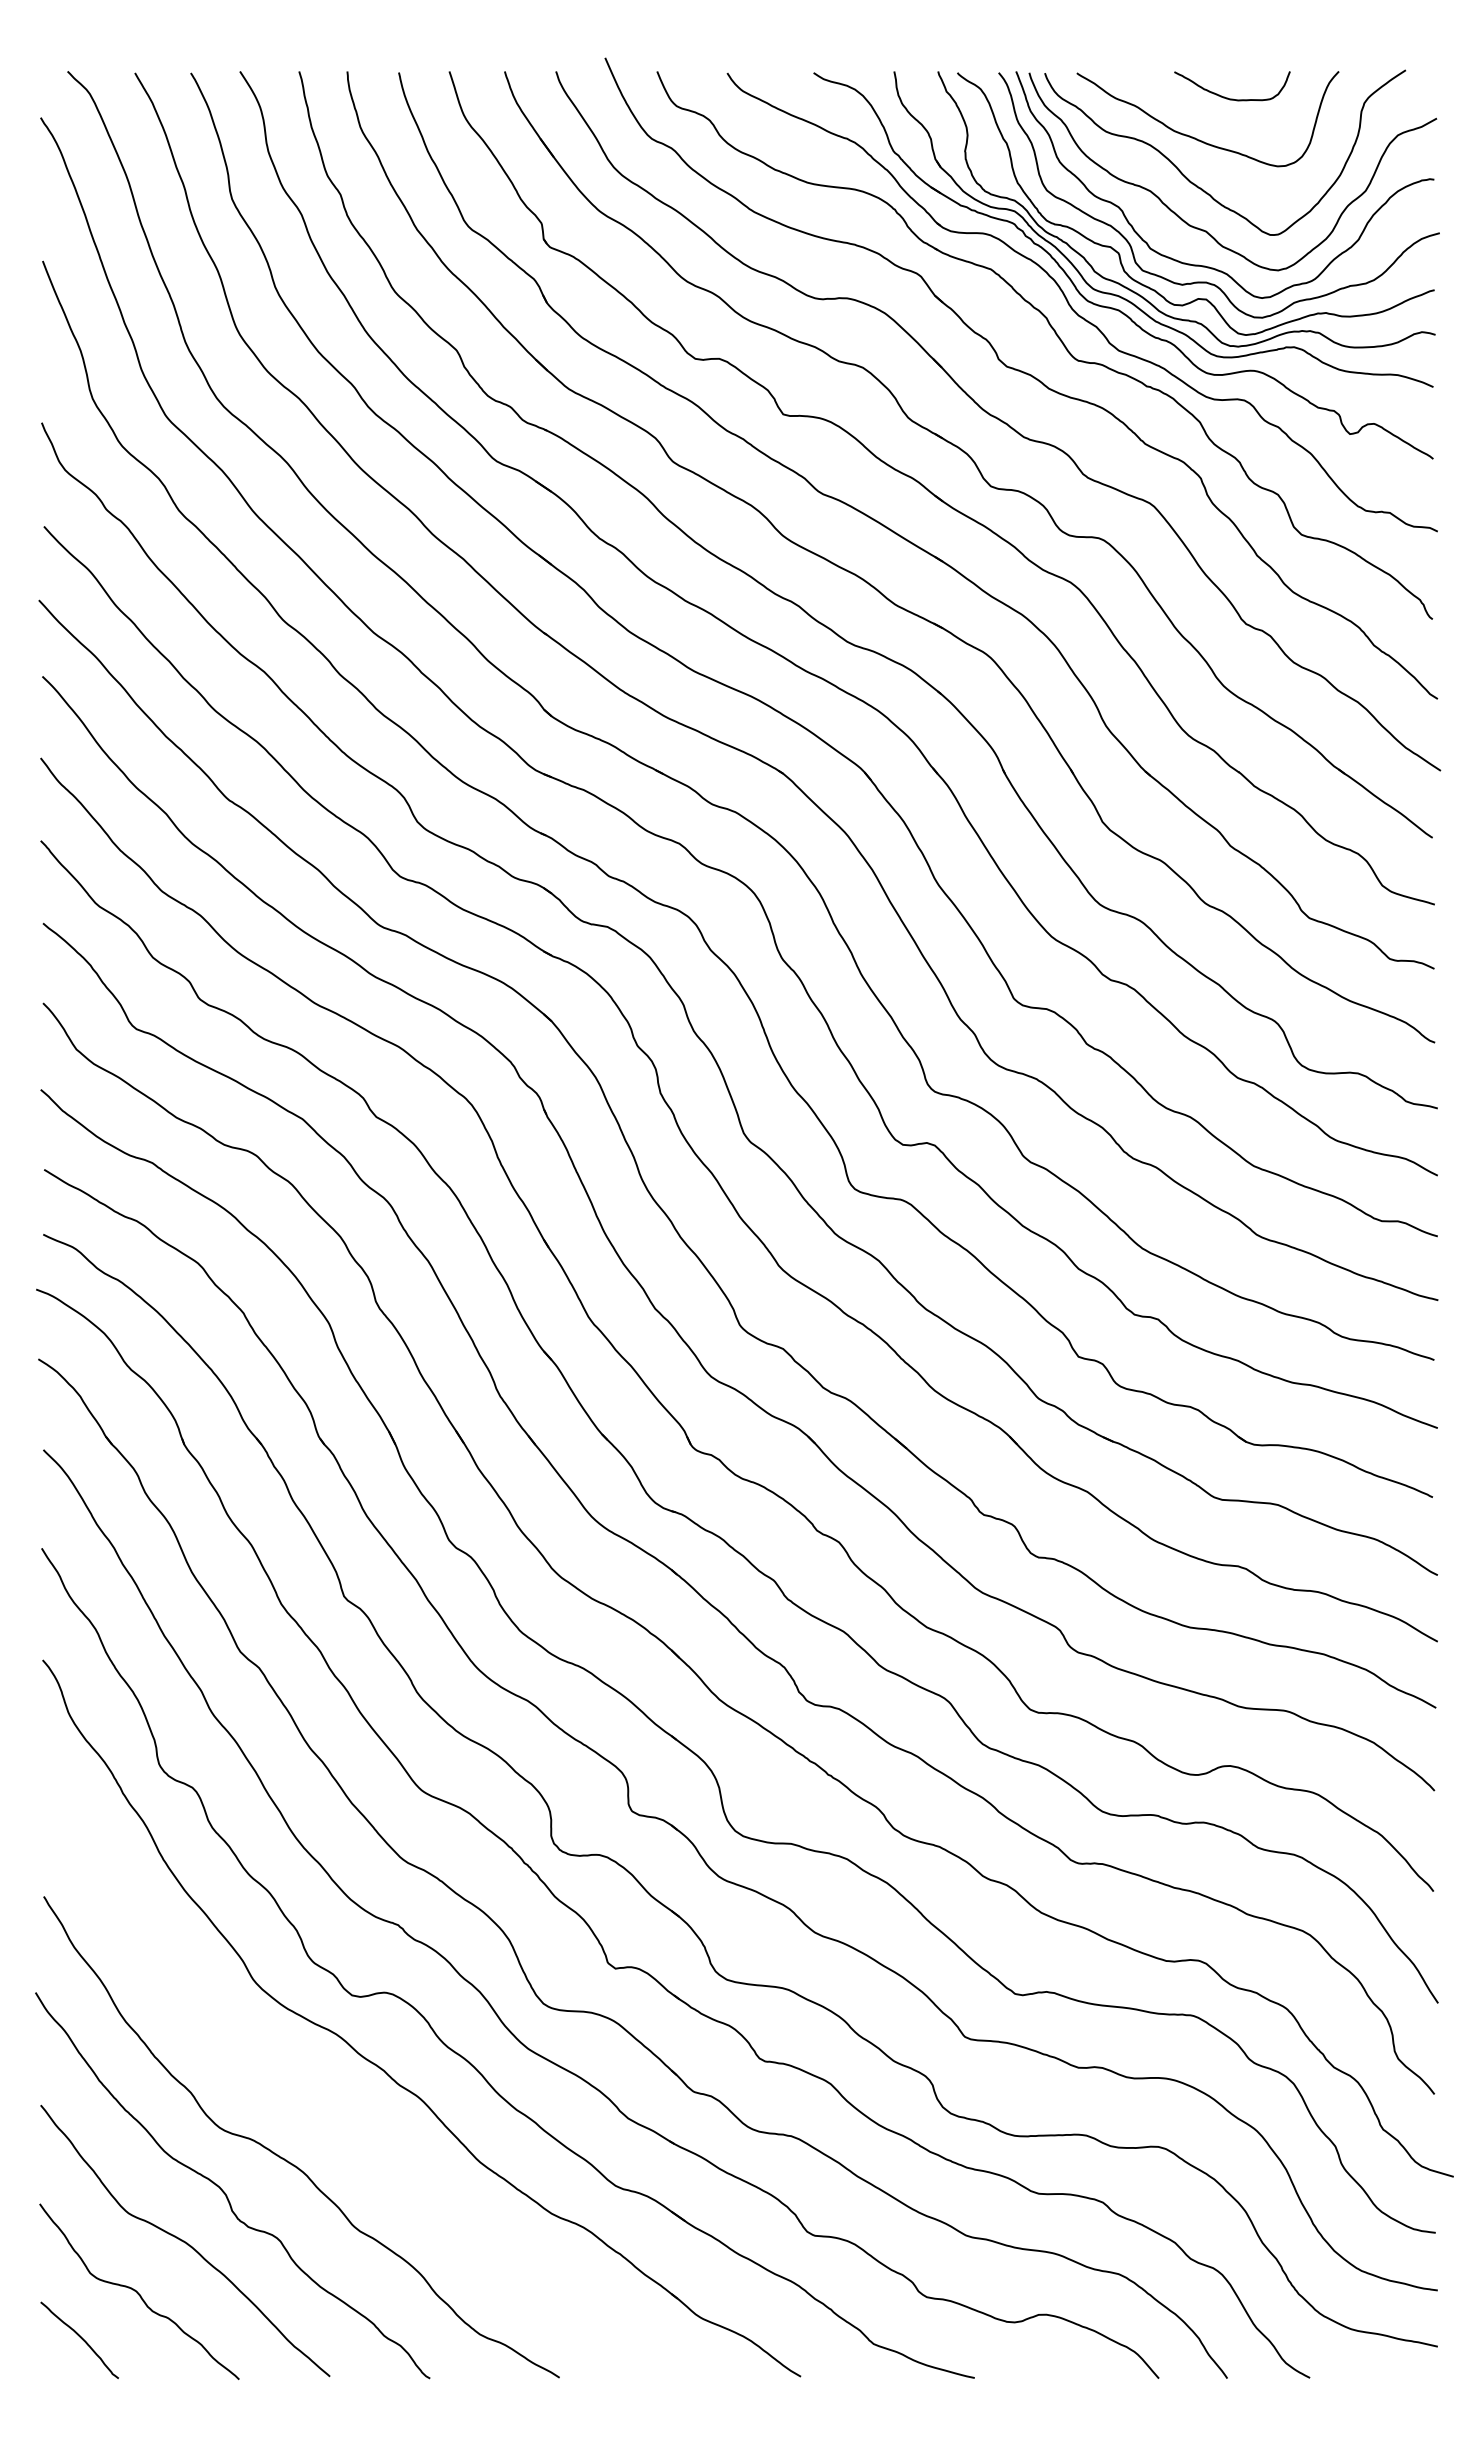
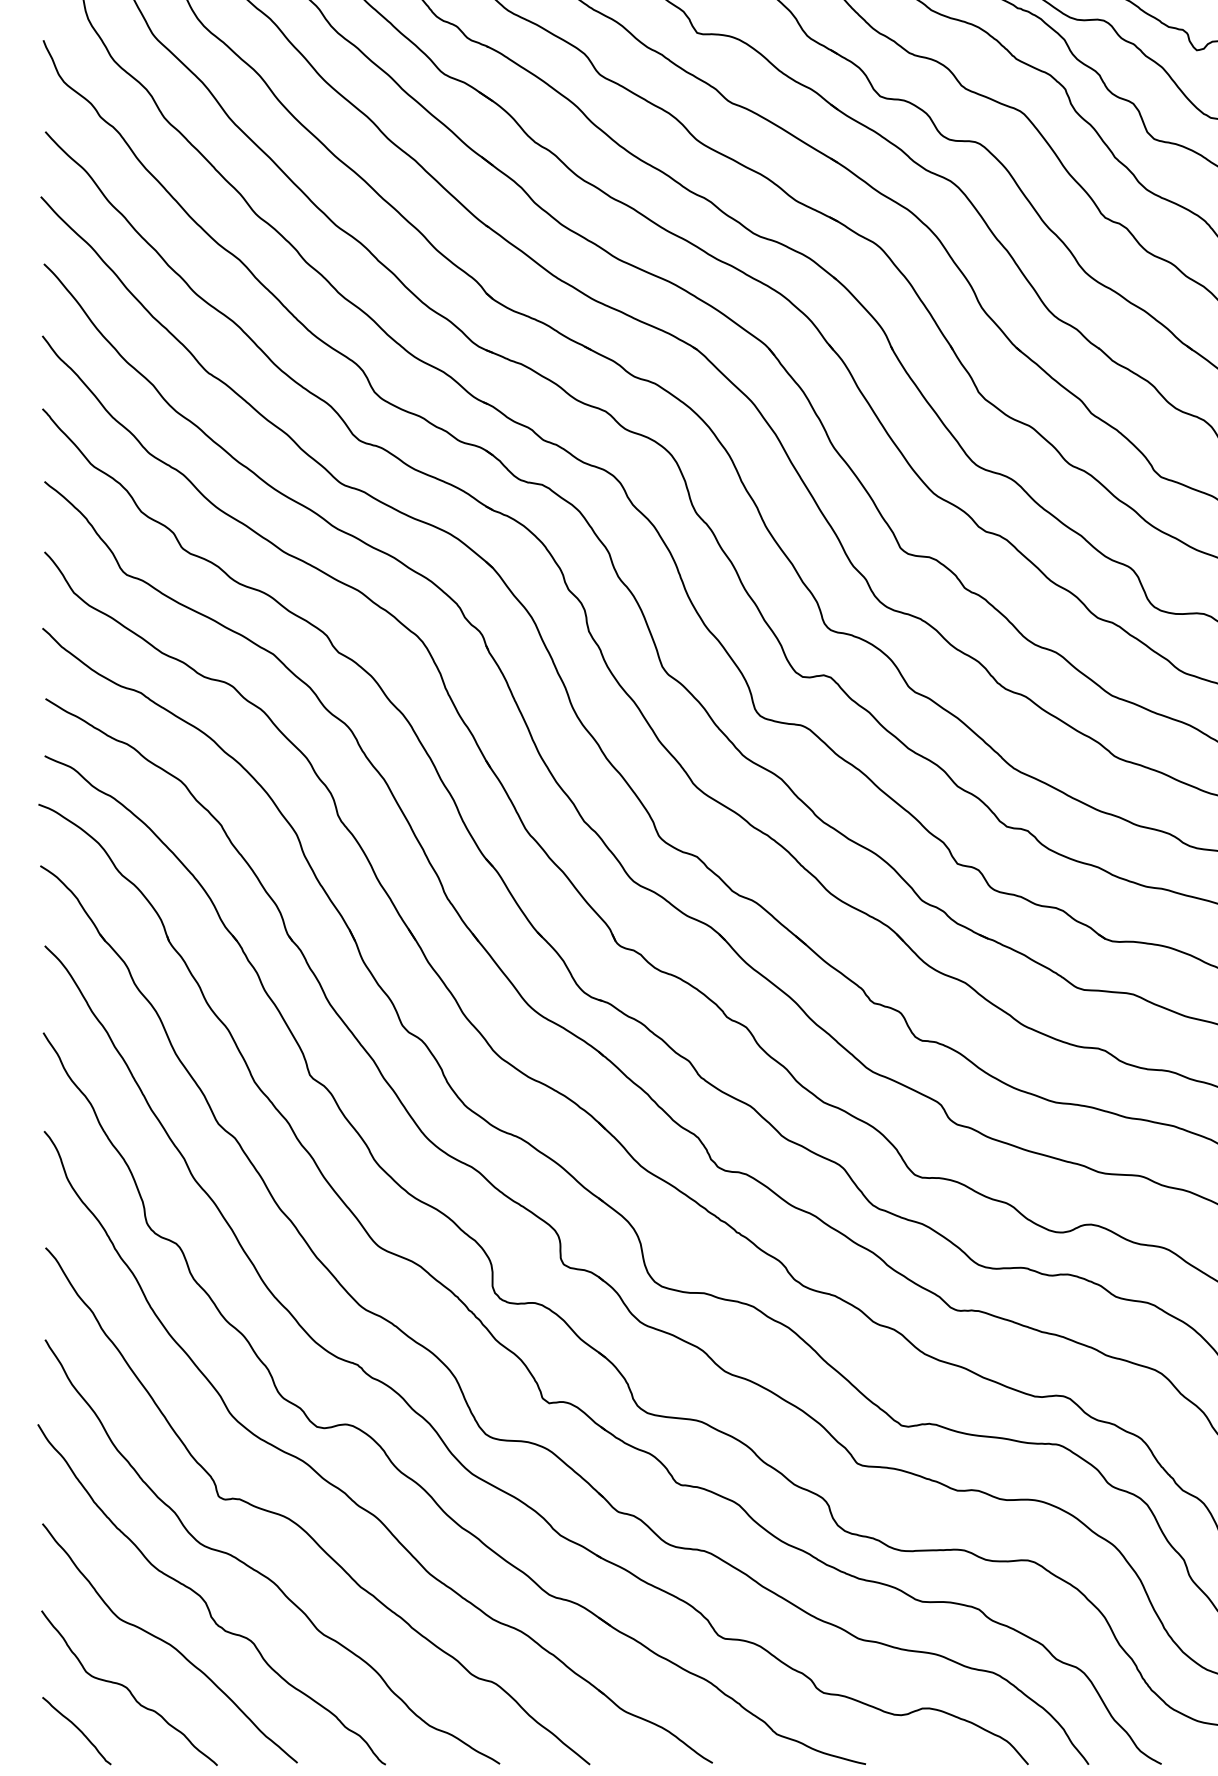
curve: (335, 2109) -> (302, 1527), added

